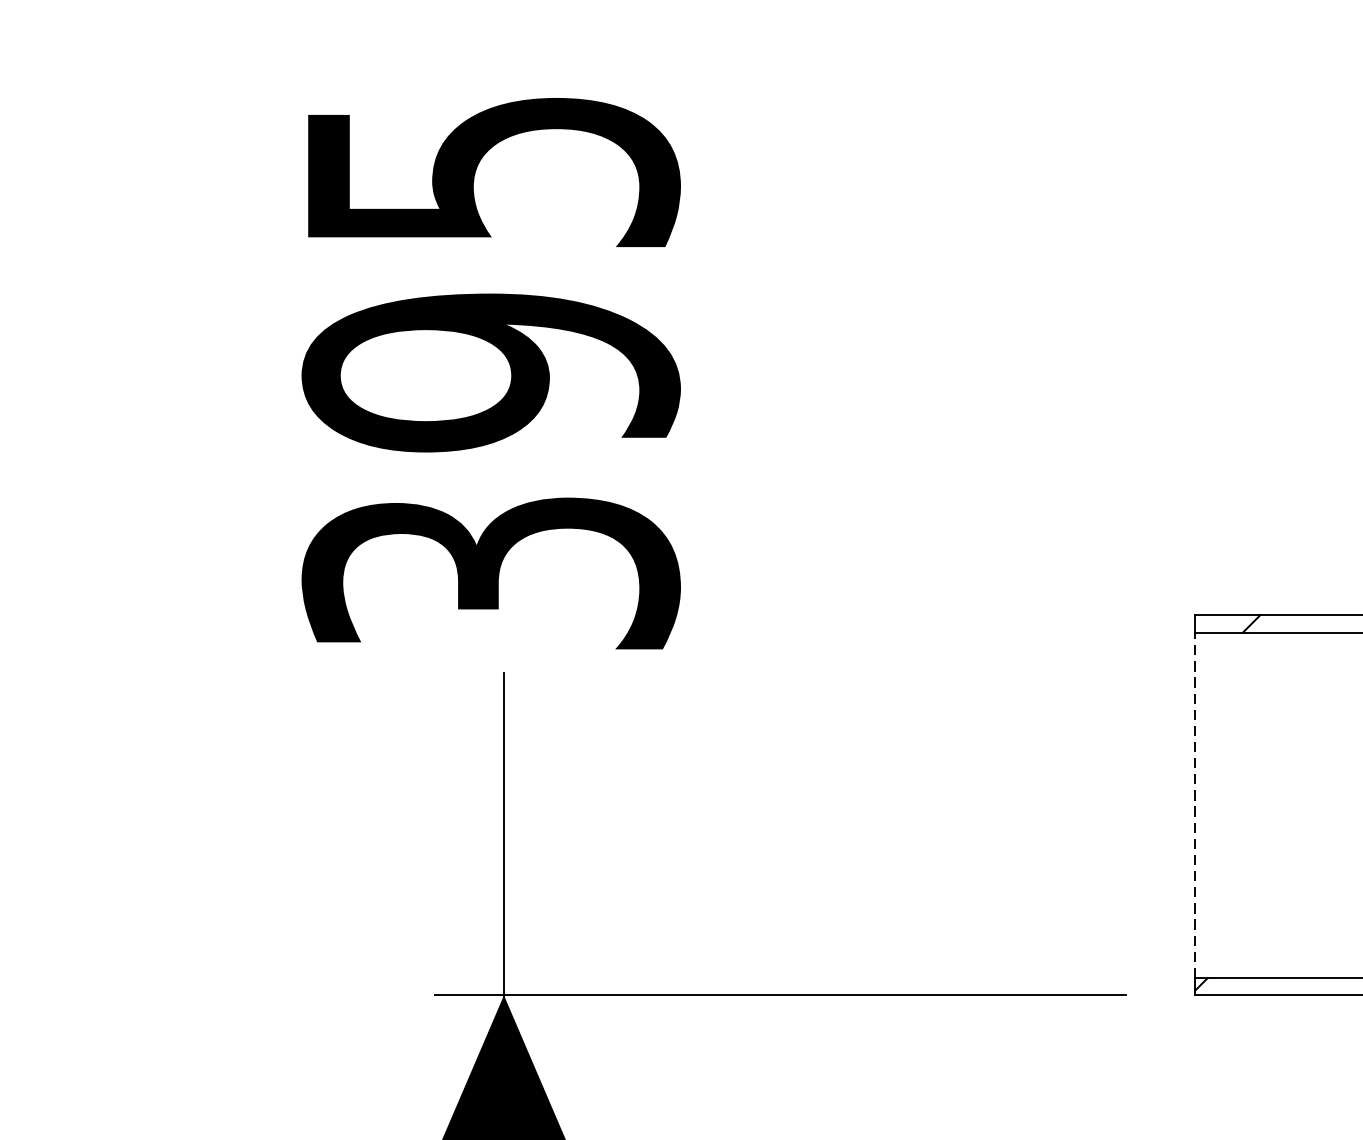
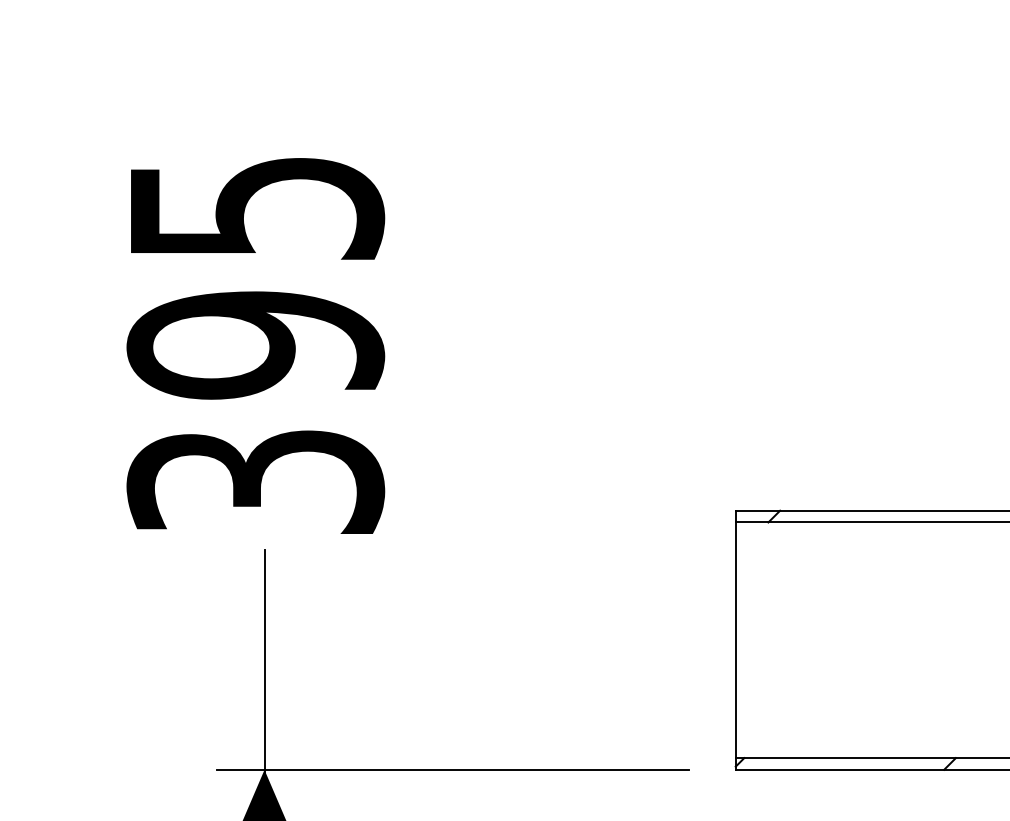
line: (1194, 805) -> (735, 640), dashed -> solid

